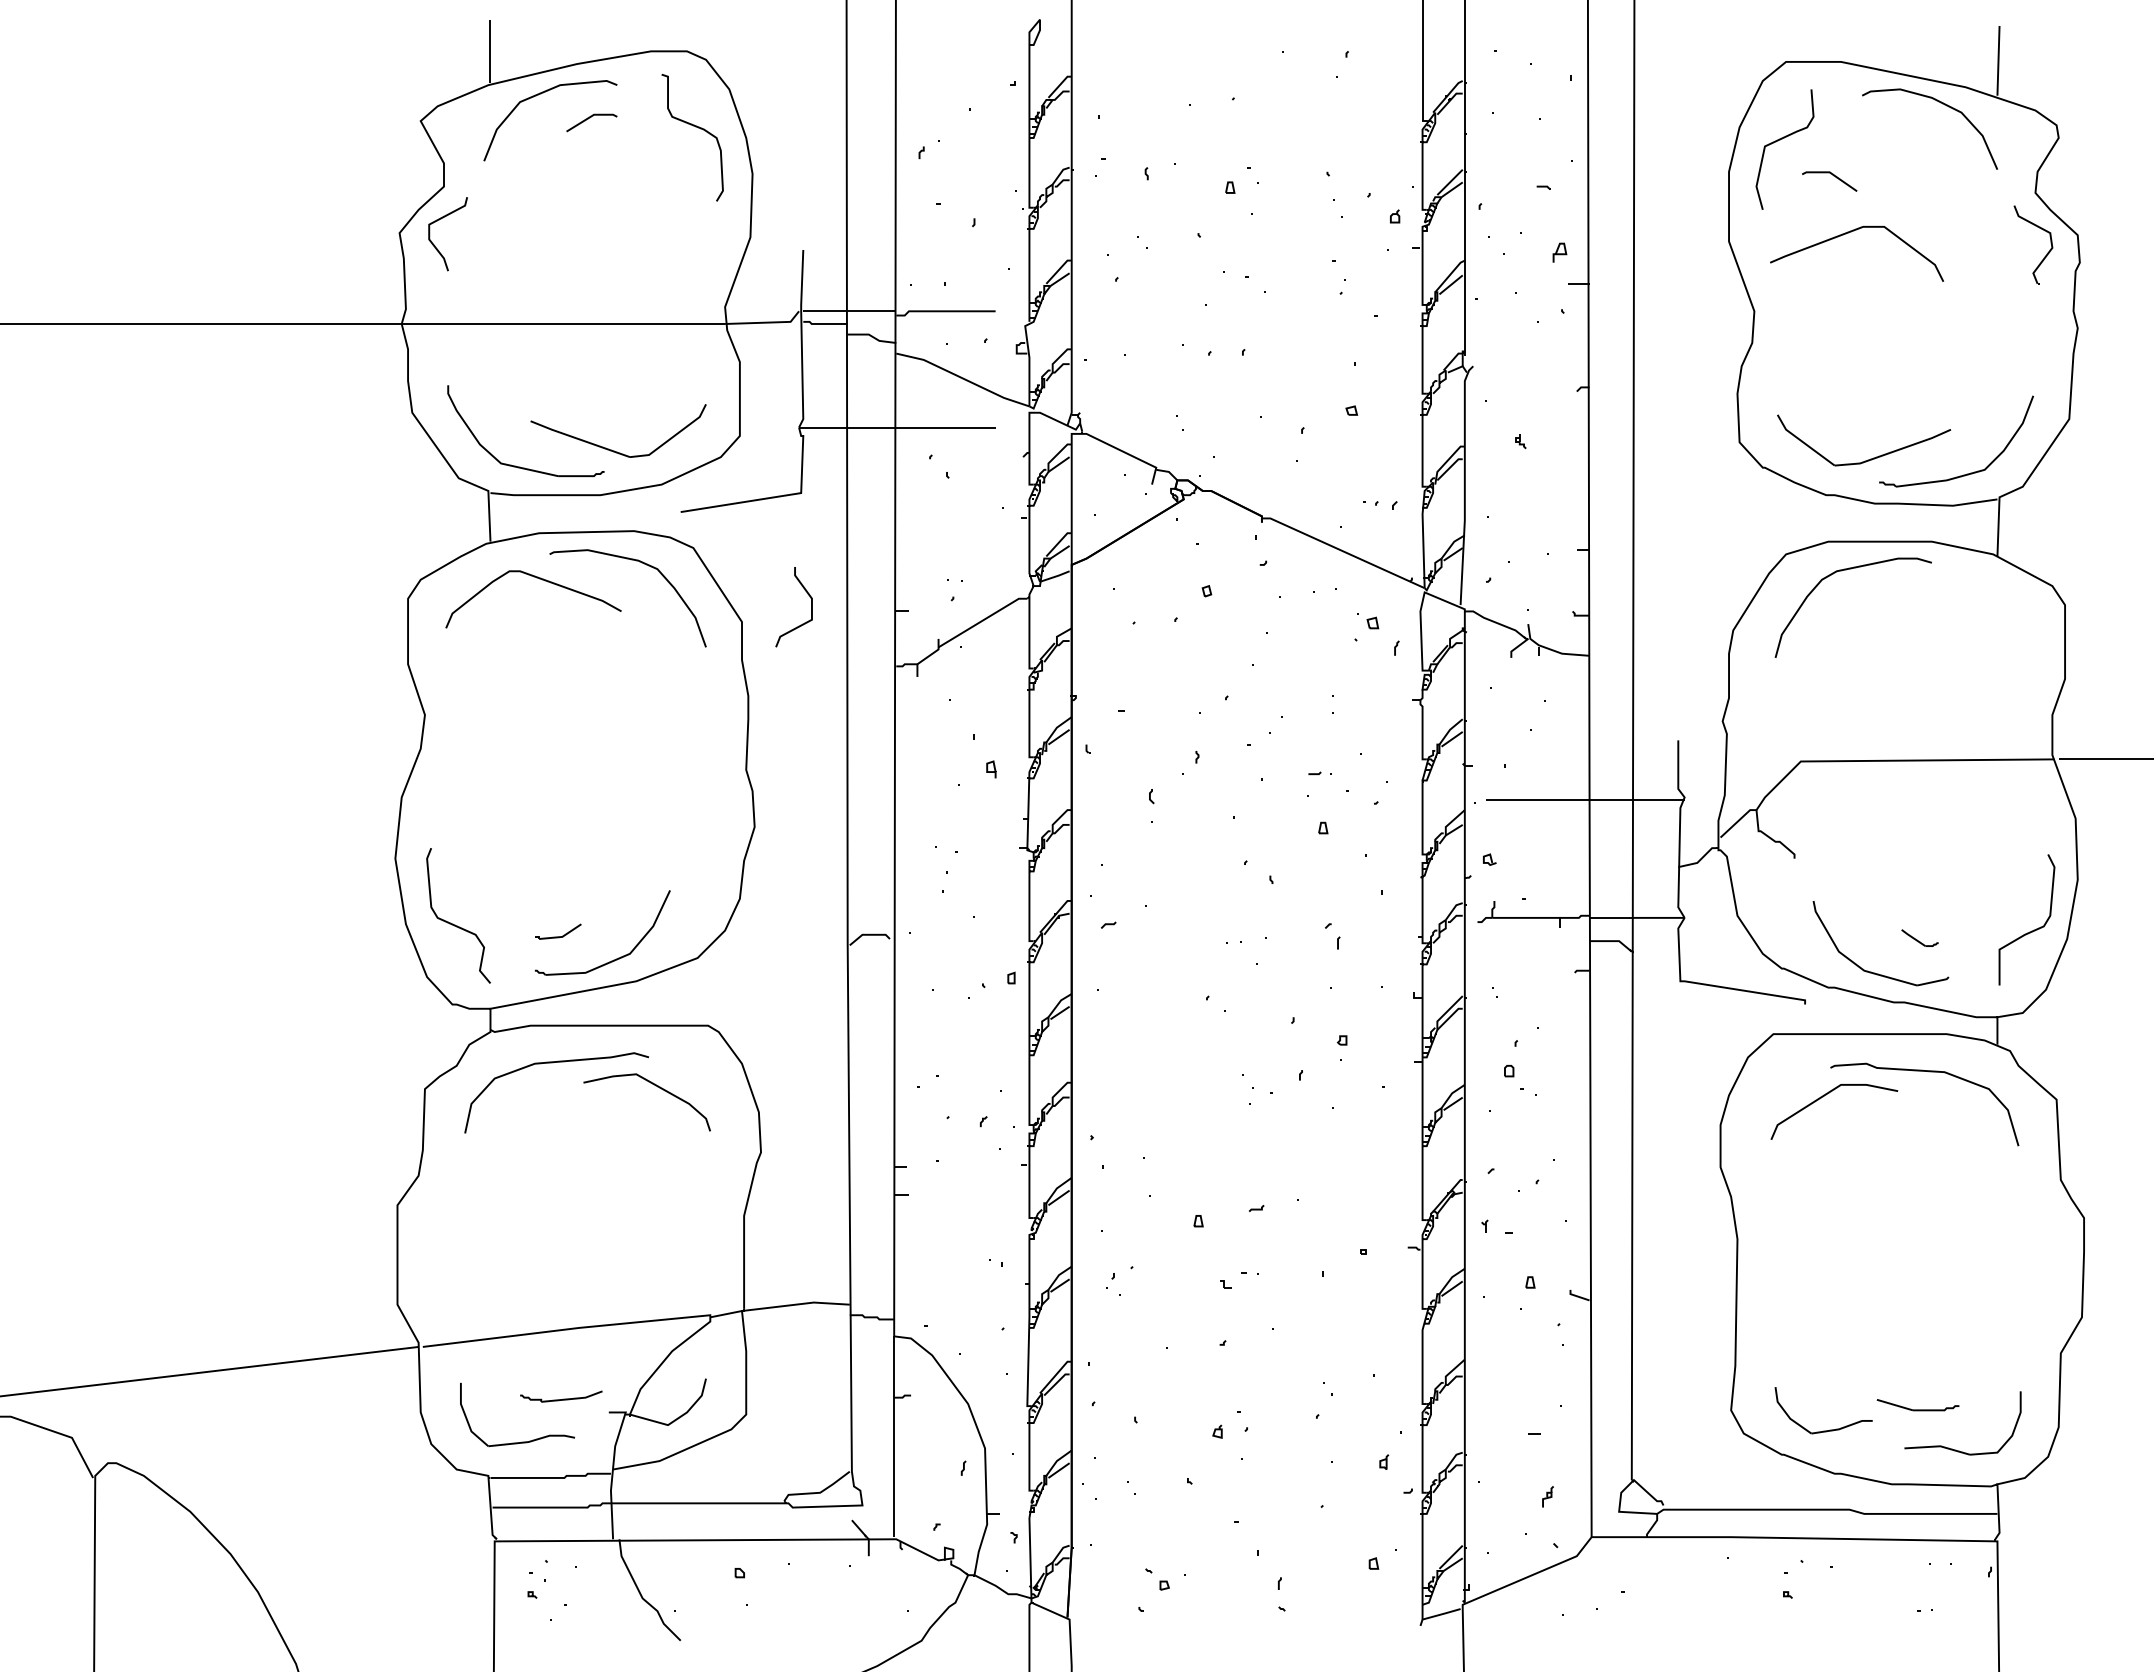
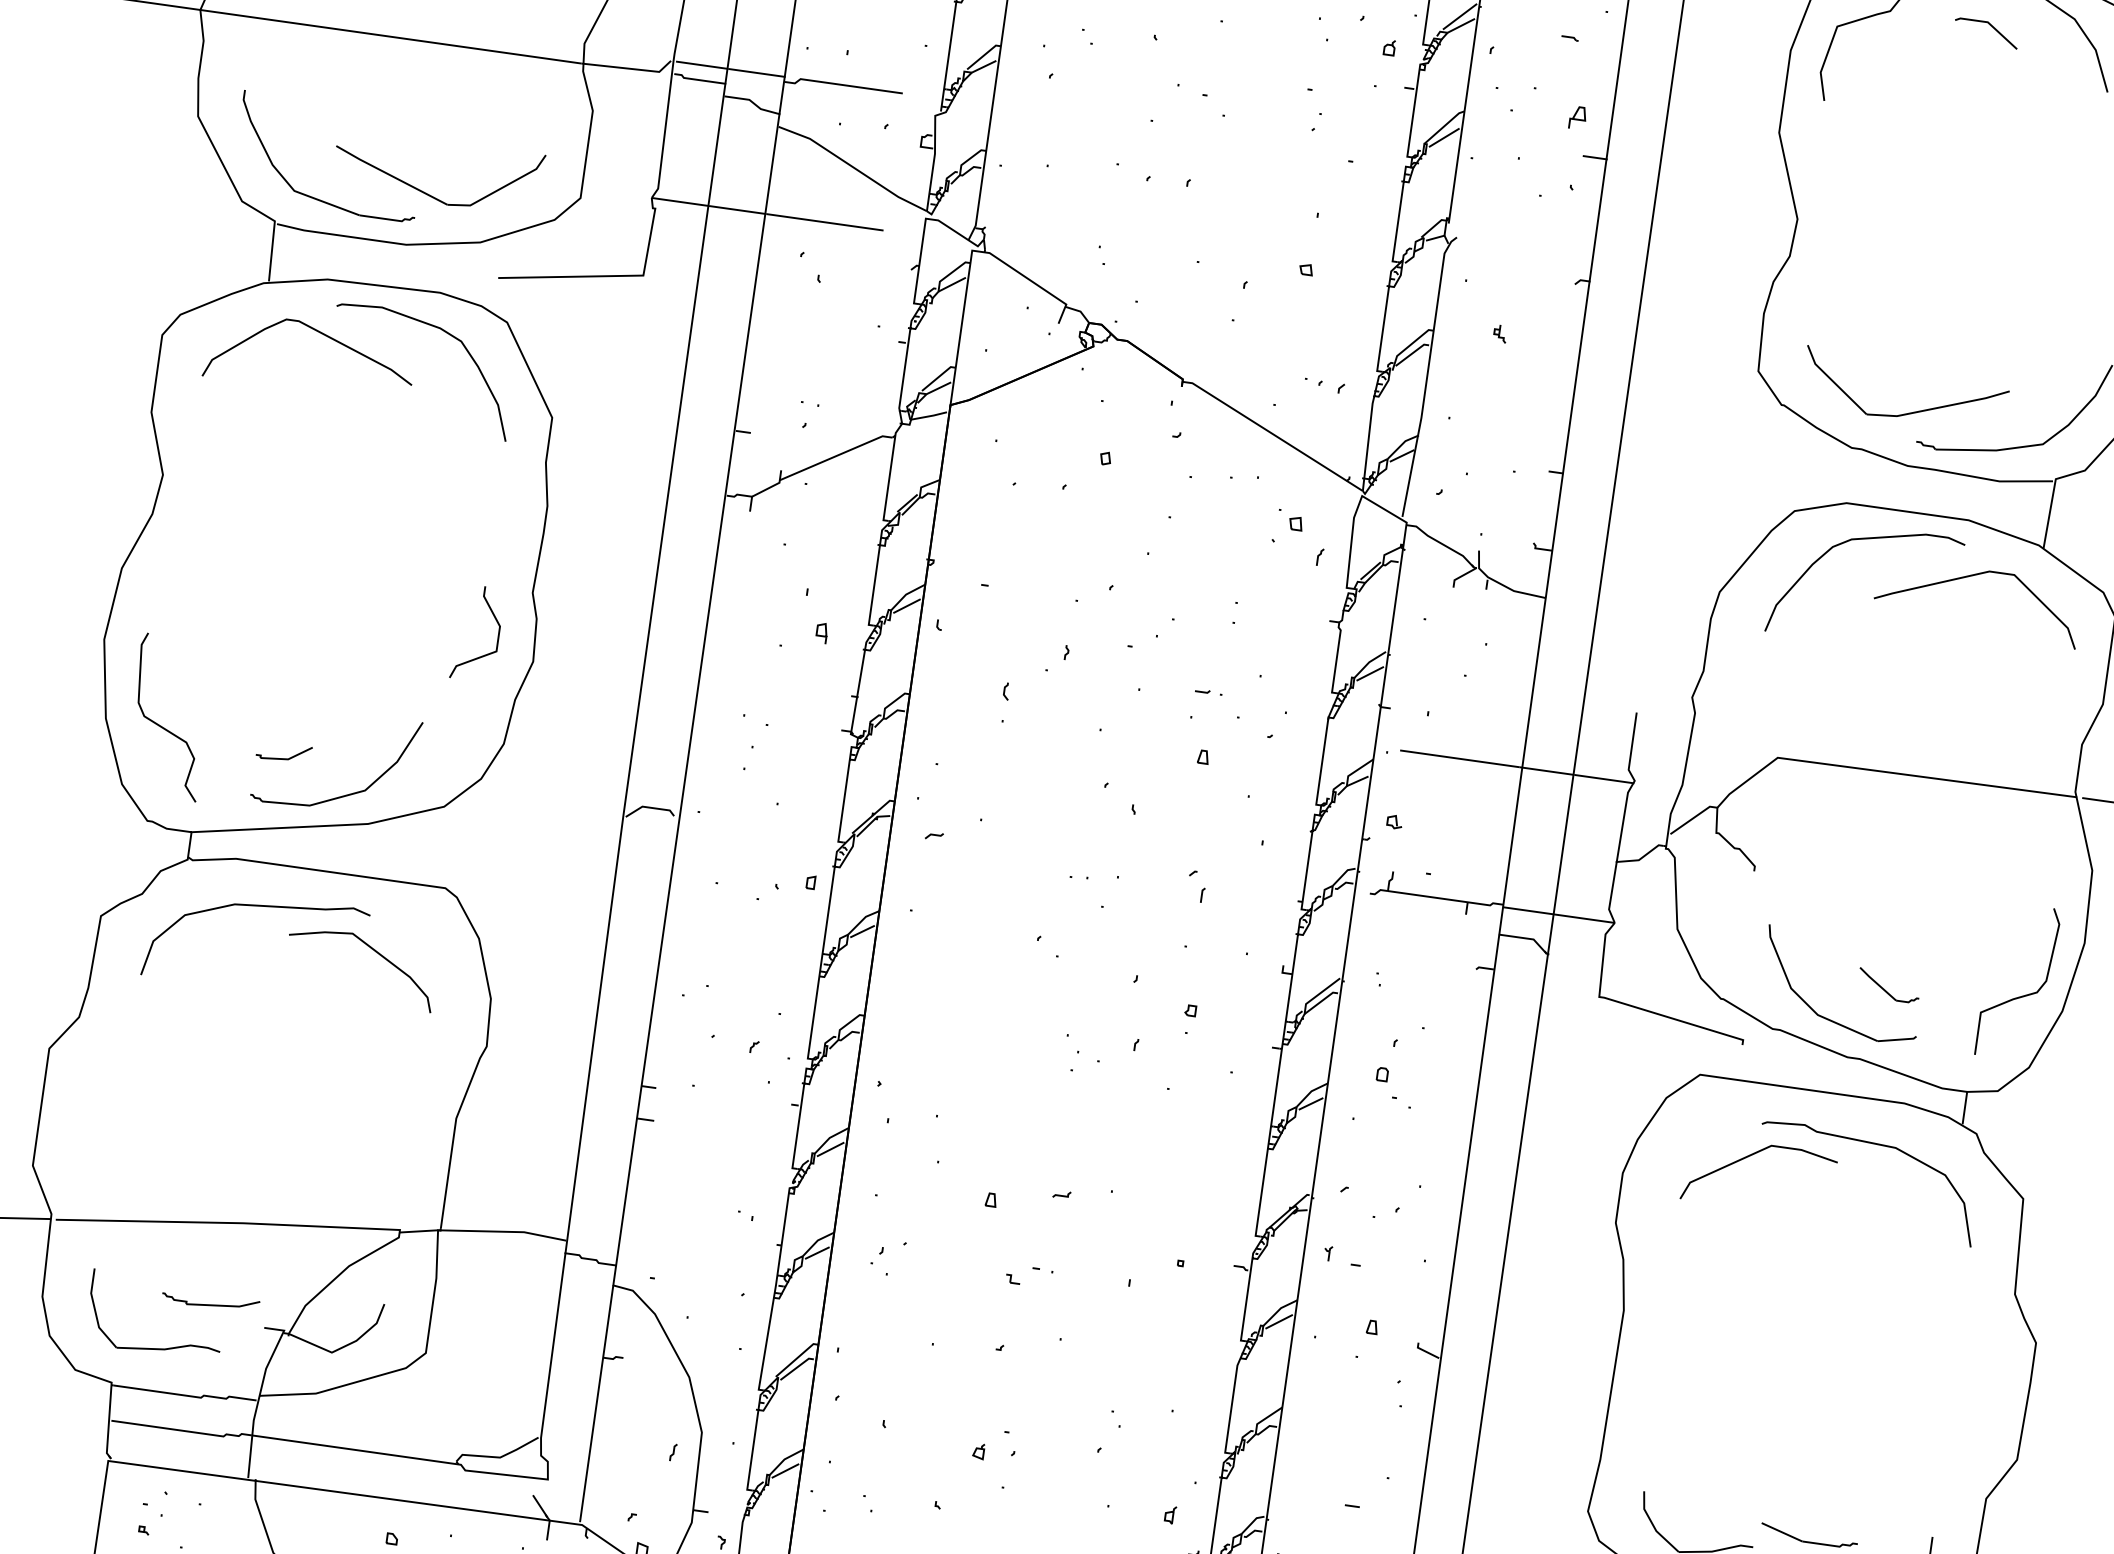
line: (1833, 176) -> (1991, 27), moved
curve: (1851, 232) -> (1974, 576), moved
curve: (811, 607) -> (498, 636), moved
part: (1919, 937) -> (1888, 984), size x1.43

